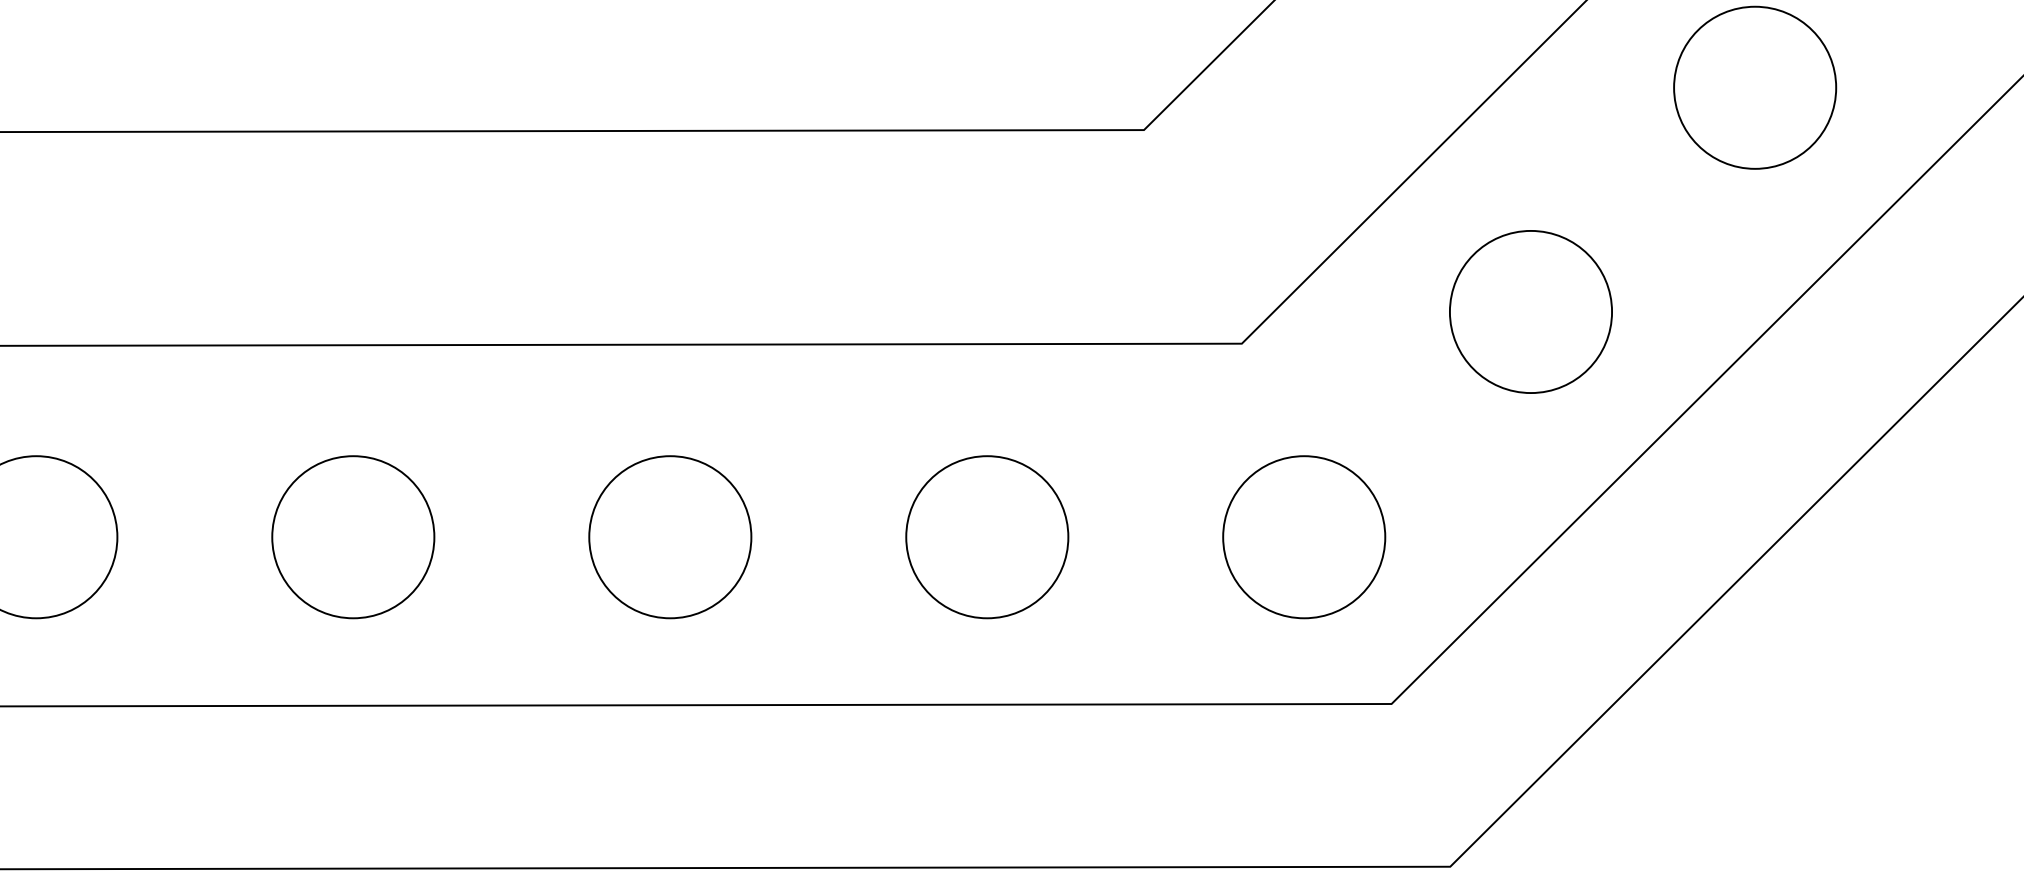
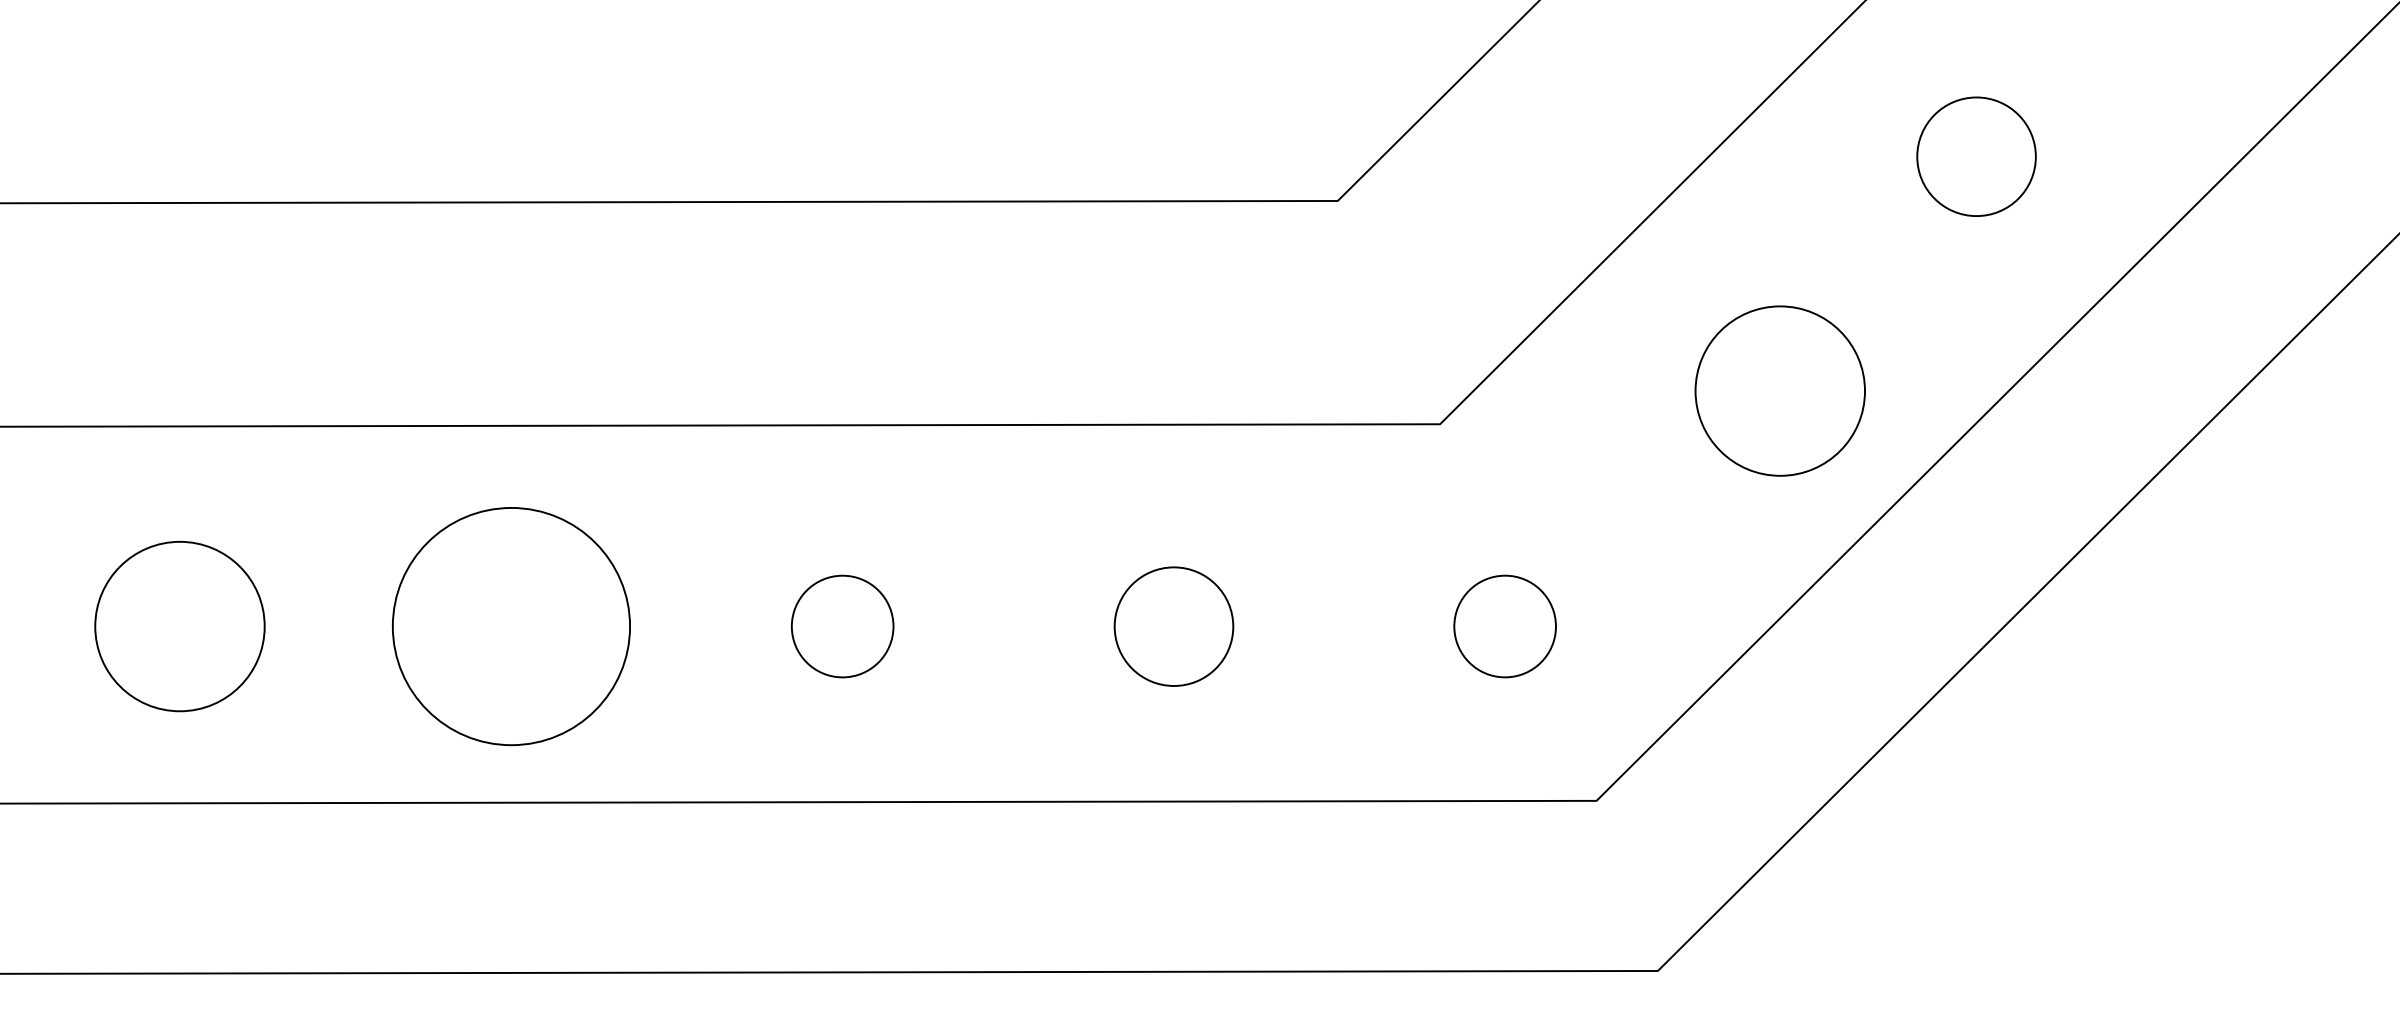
circle: (1755, 87) -> (1976, 156), size x0.7
circle: (1530, 311) -> (1779, 390), moved
circle: (352, 537) -> (510, 626), size x1.4
circle: (670, 537) -> (842, 626), size x0.6
circle: (986, 537) -> (1173, 626), size x0.7
circle: (1303, 537) -> (1504, 626), size x0.6

